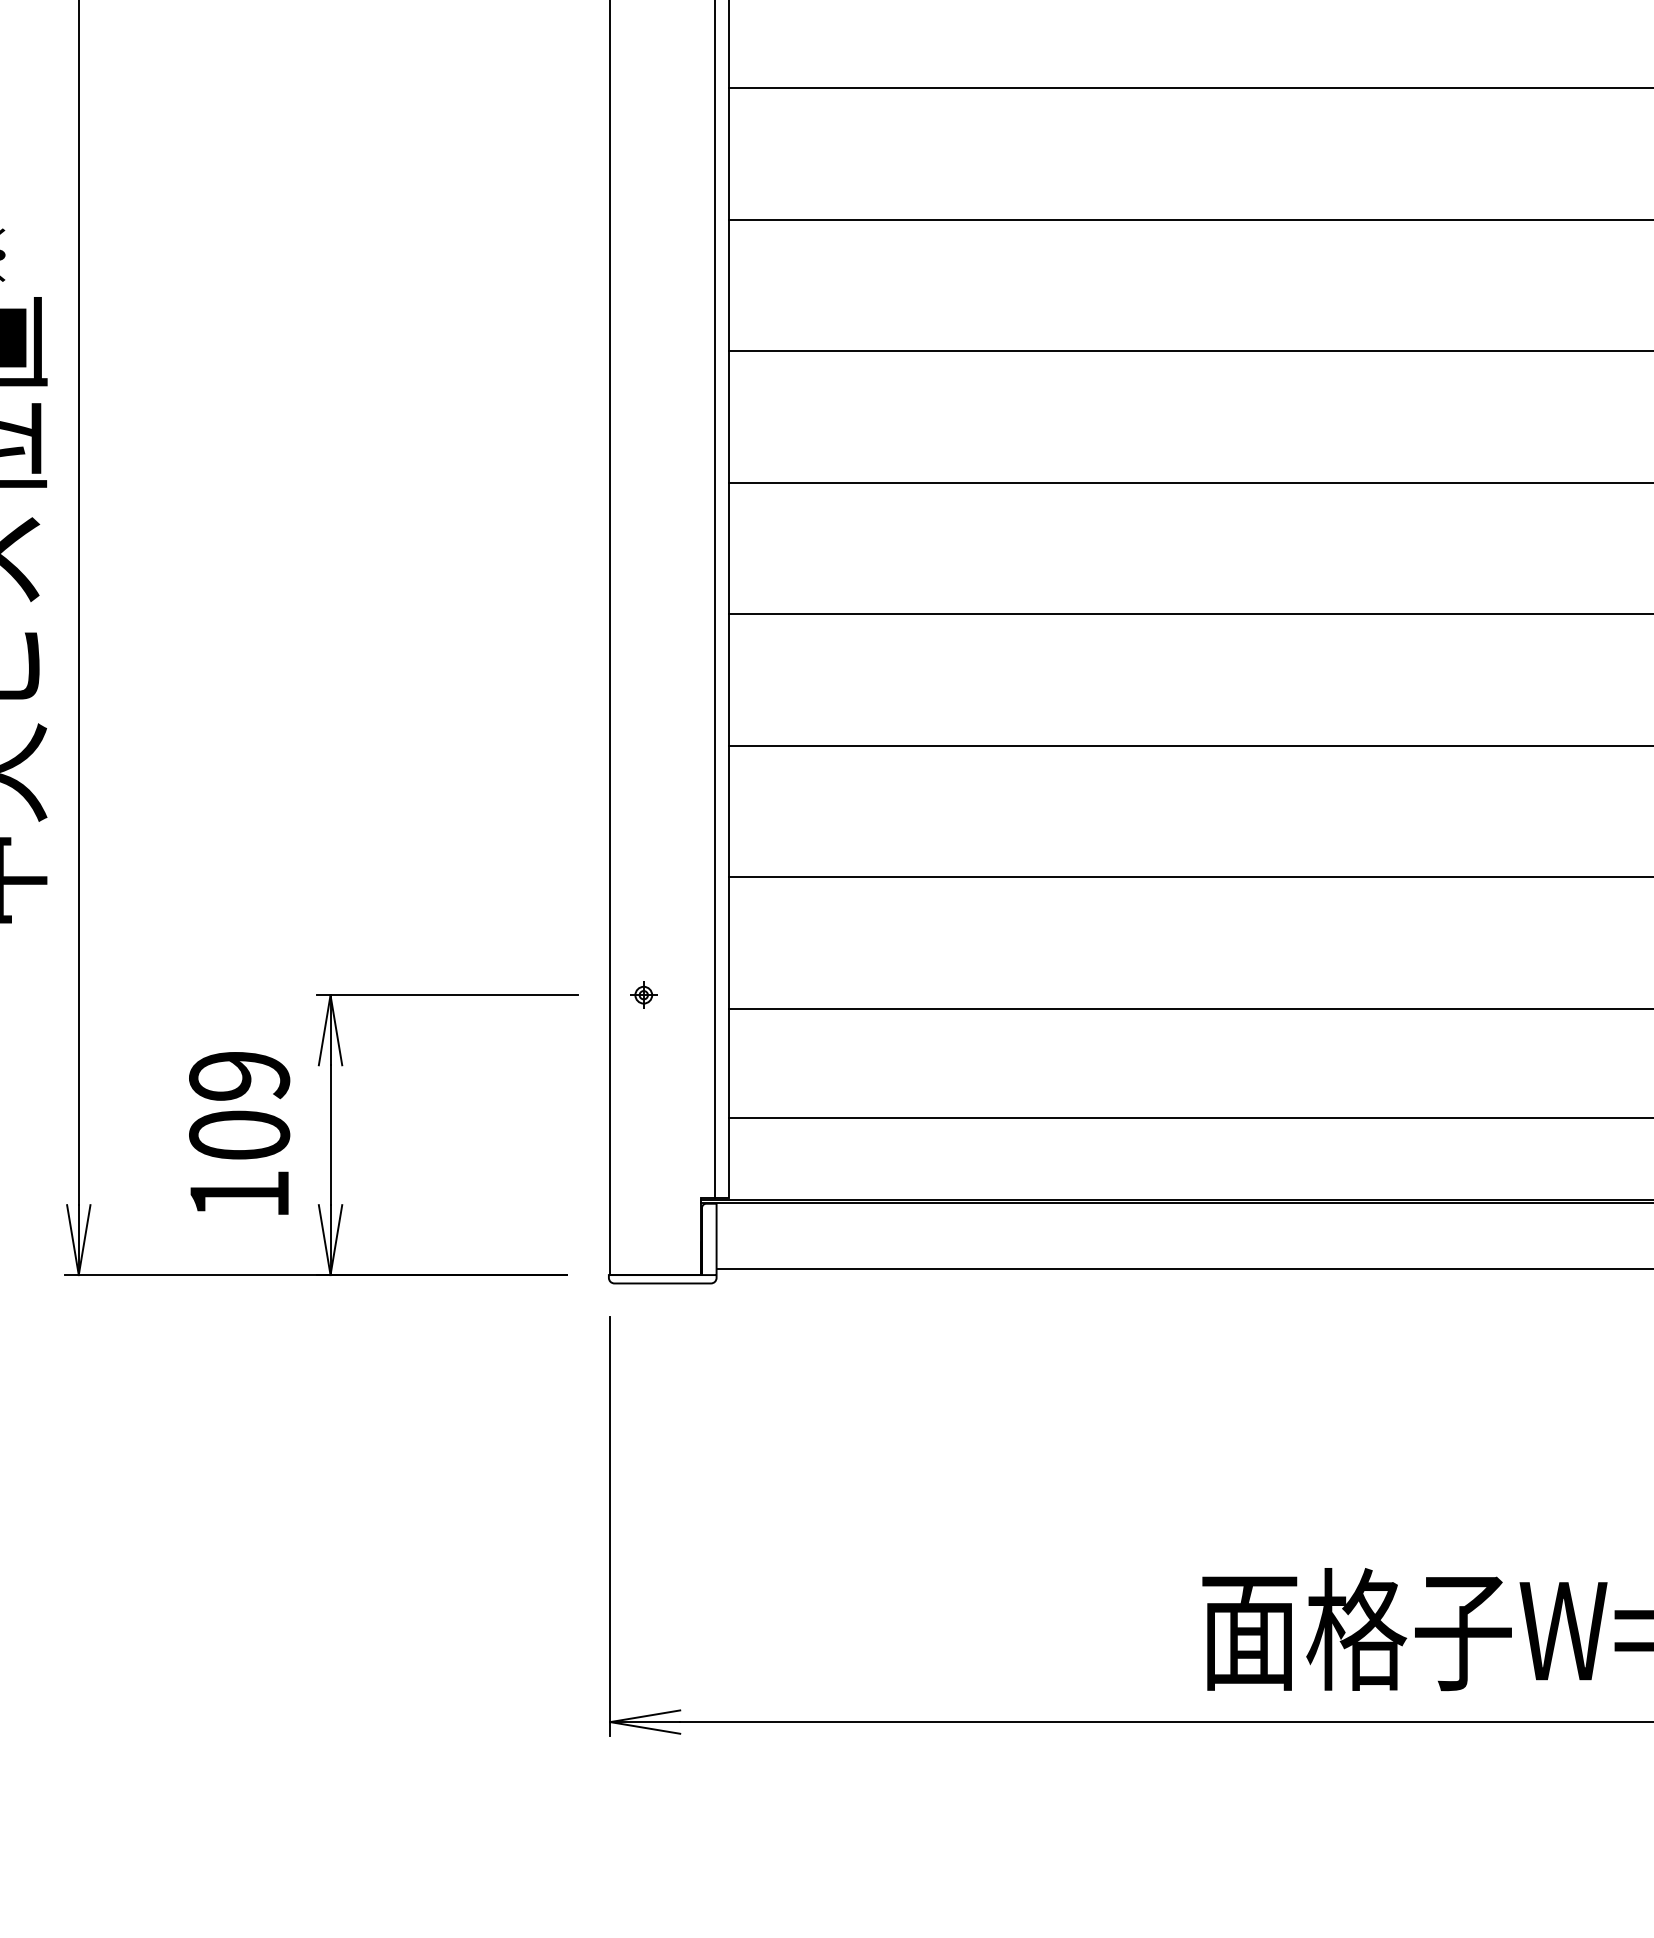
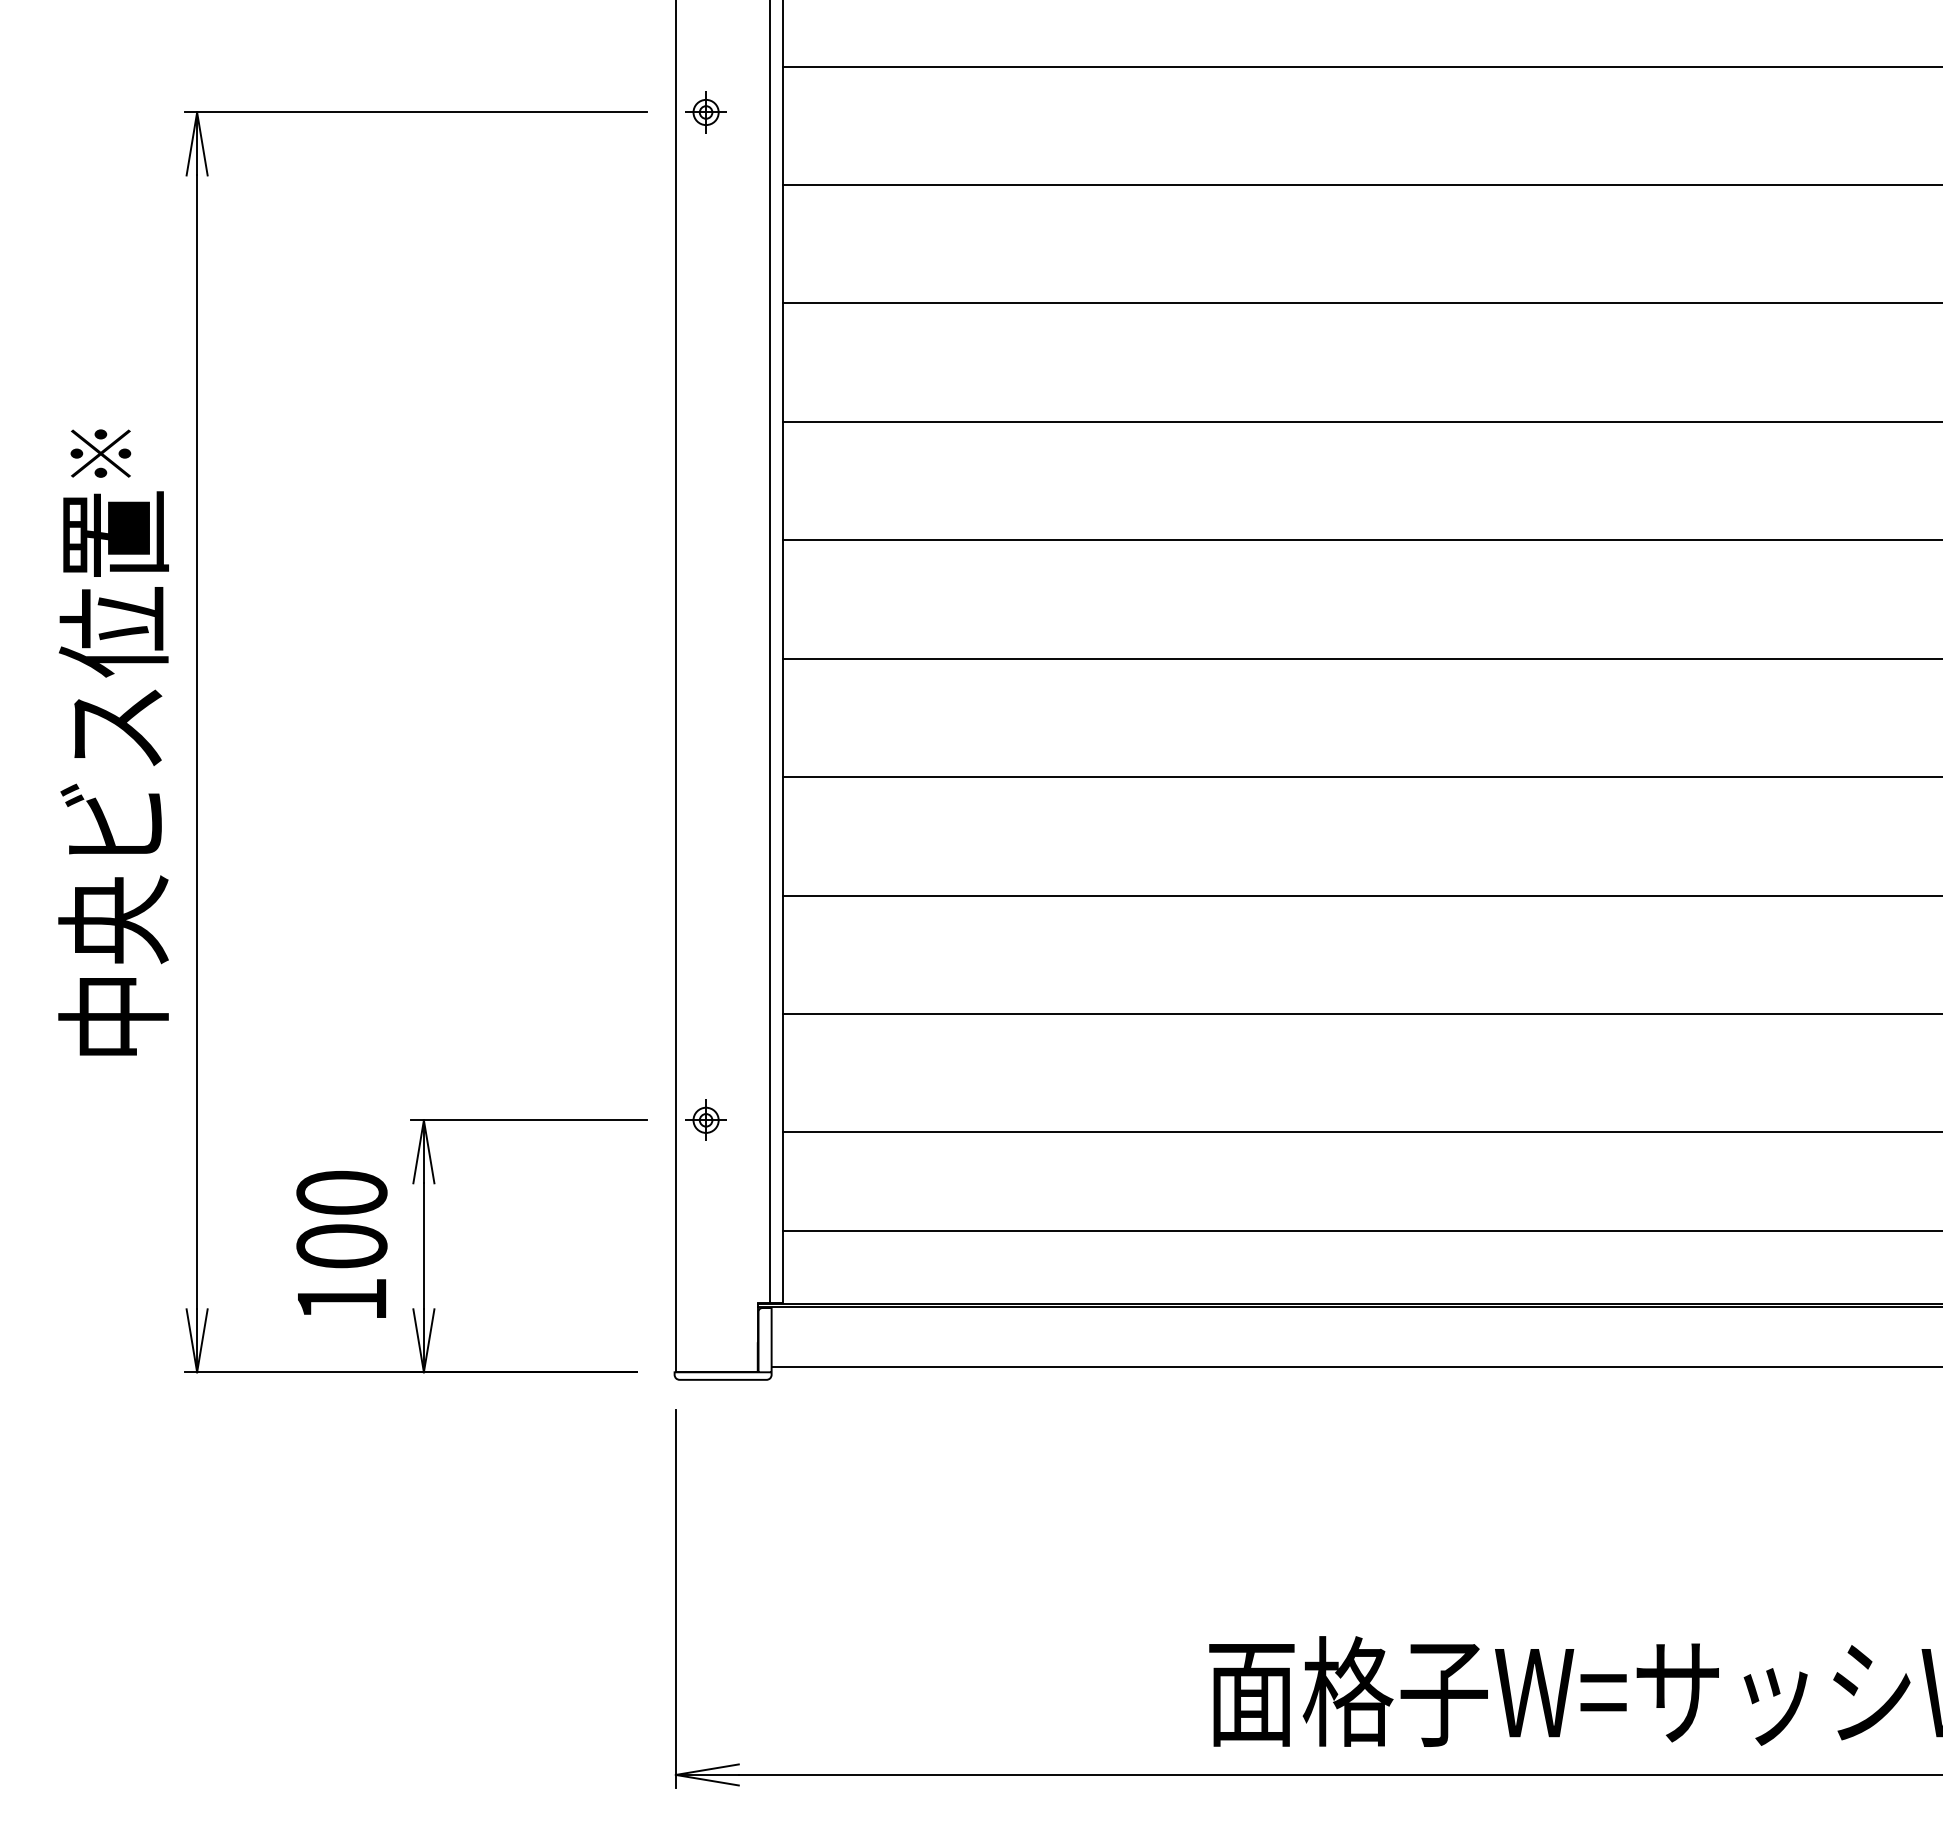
part: (643, 994) -> (705, 1119), size x1.67
text: (239, 1075) -> (341, 1192), 109 -> 100

